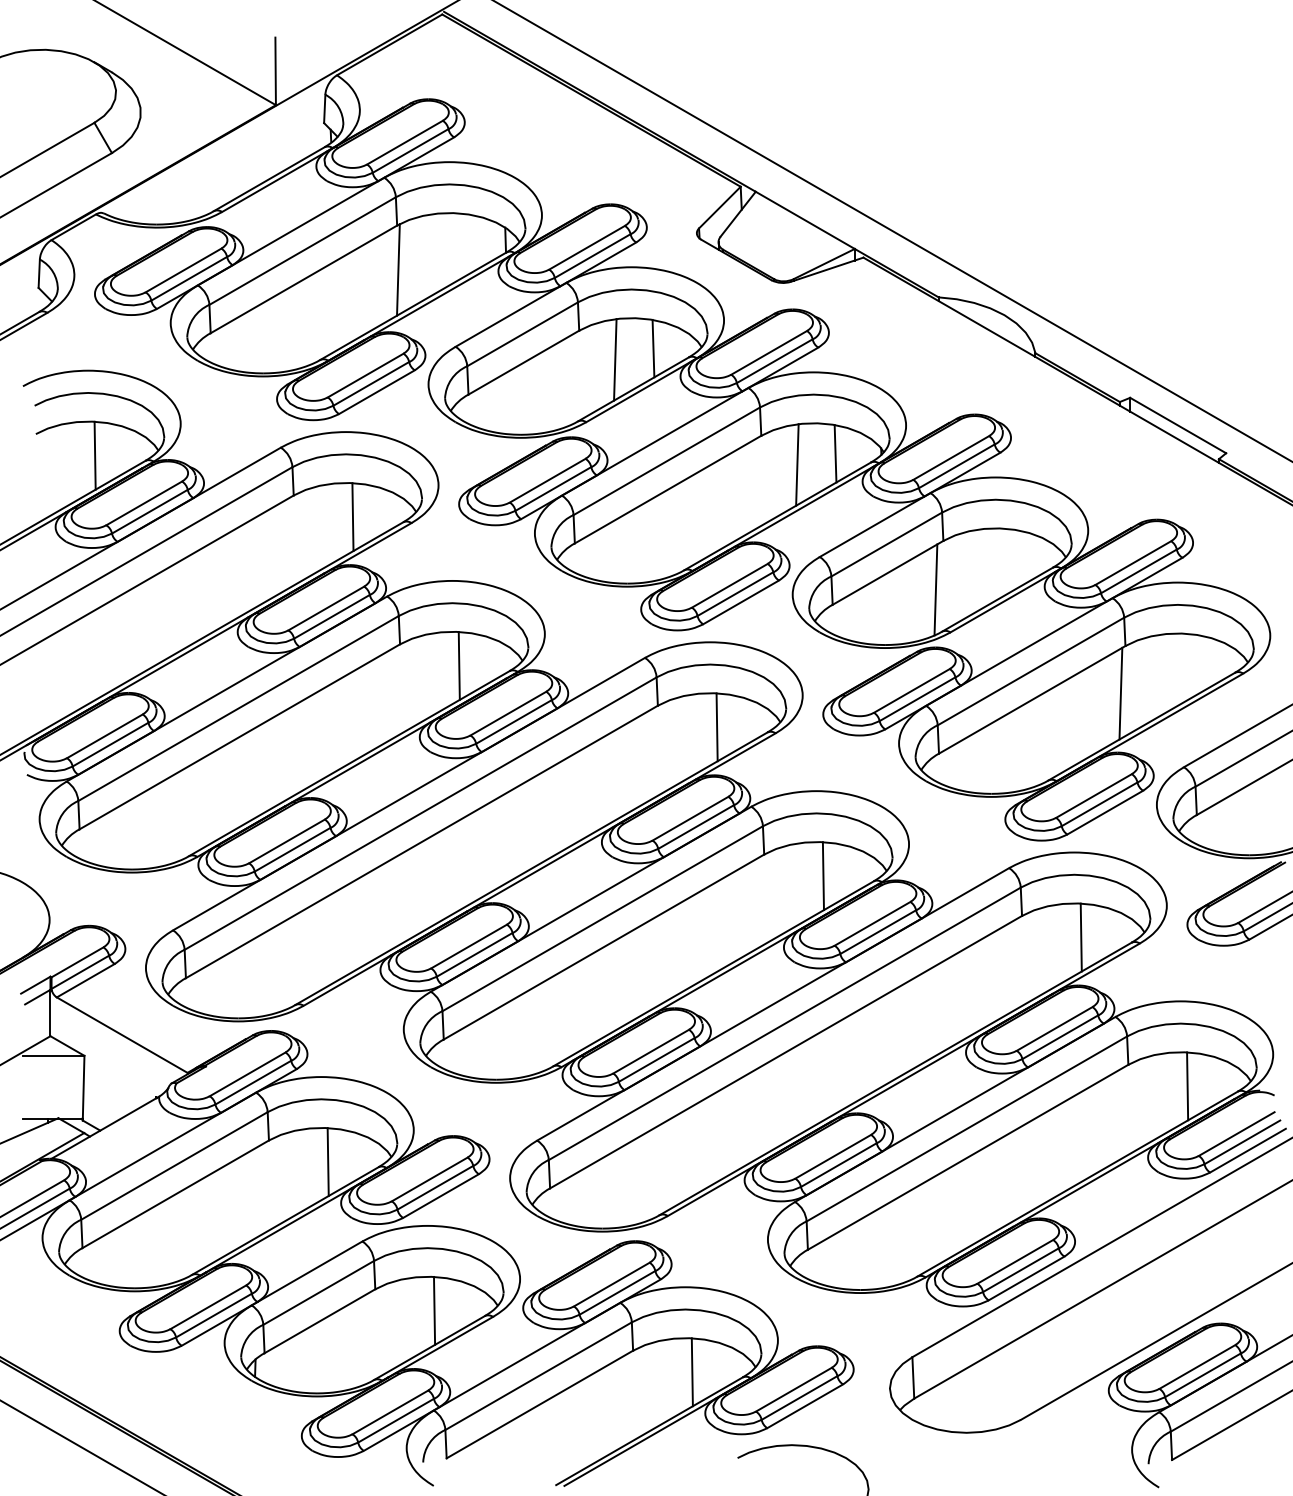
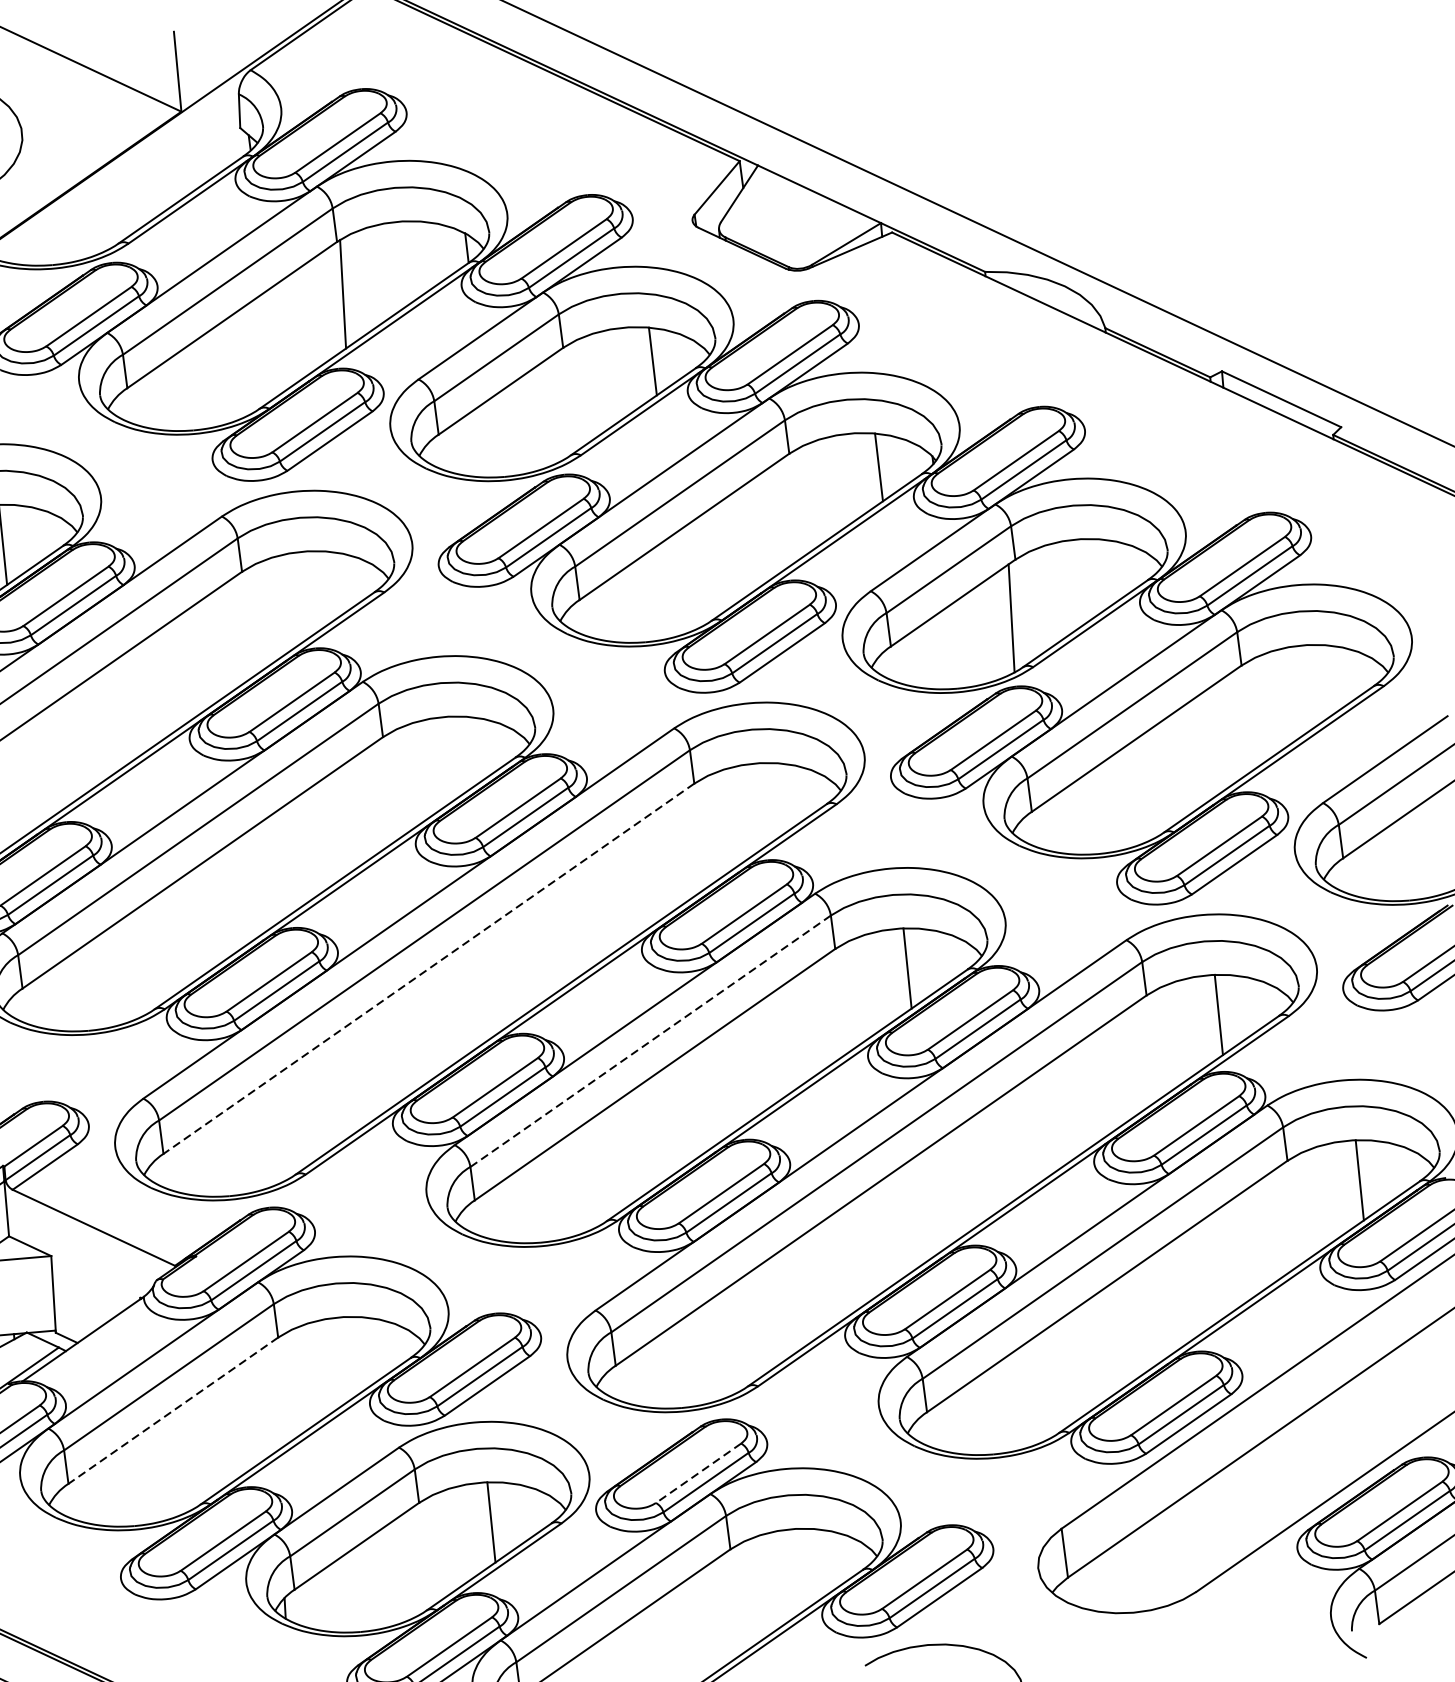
line: (615, 359) -> (609, 378), removed
line: (797, 464) -> (835, 484), removed
line: (352, 517) -> (313, 591), removed
line: (458, 665) -> (454, 756), removed
line: (1120, 693) -> (1240, 722), removed
line: (716, 727) -> (765, 803), removed
line: (421, 842) -> (428, 969), solid -> dashed
line: (603, 918) -> (651, 1040), solid -> dashed
line: (327, 1161) -> (349, 1356), removed
line: (175, 1194) -> (173, 1410), solid -> dashed
line: (611, 1284) -> (698, 1473), solid -> dashed
line: (691, 1372) -> (801, 1569), removed

